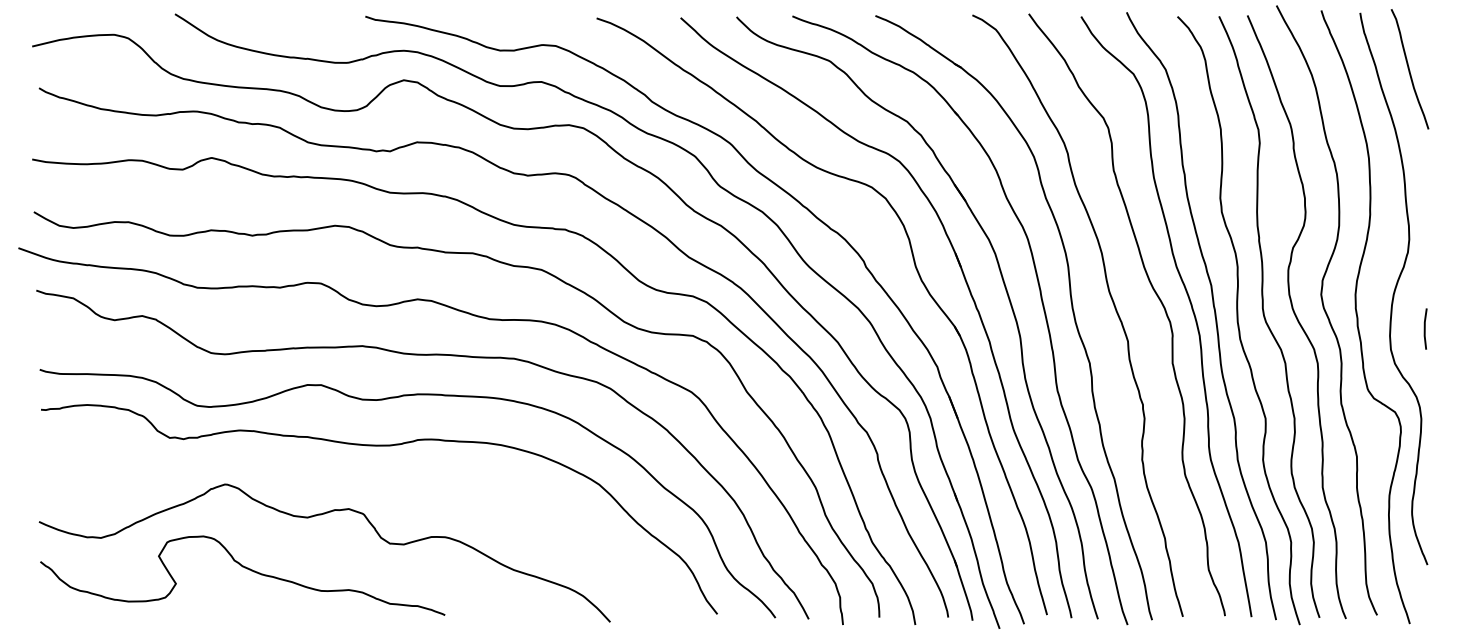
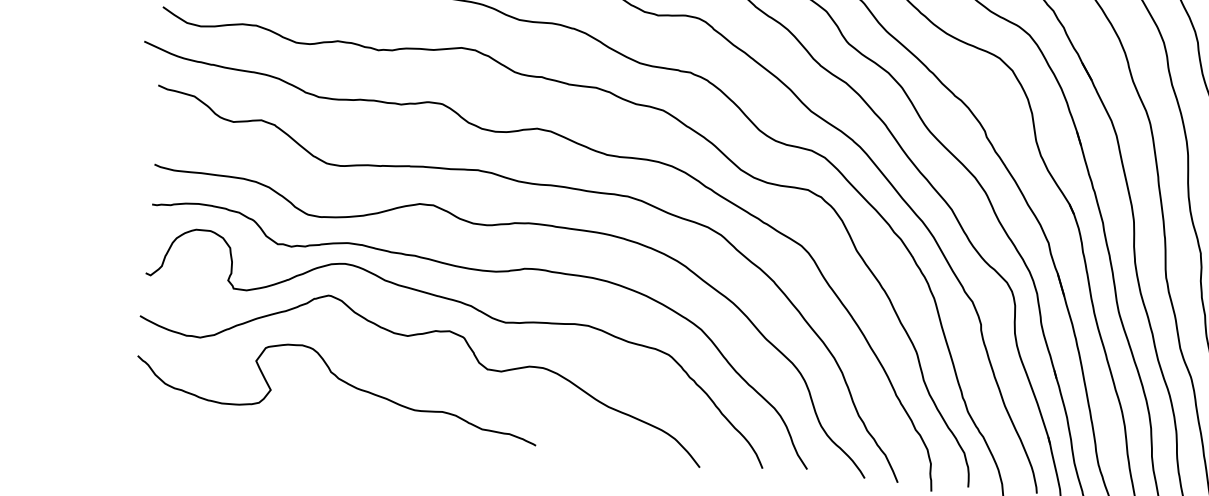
curve: (374, 486) -> (477, 311), added

